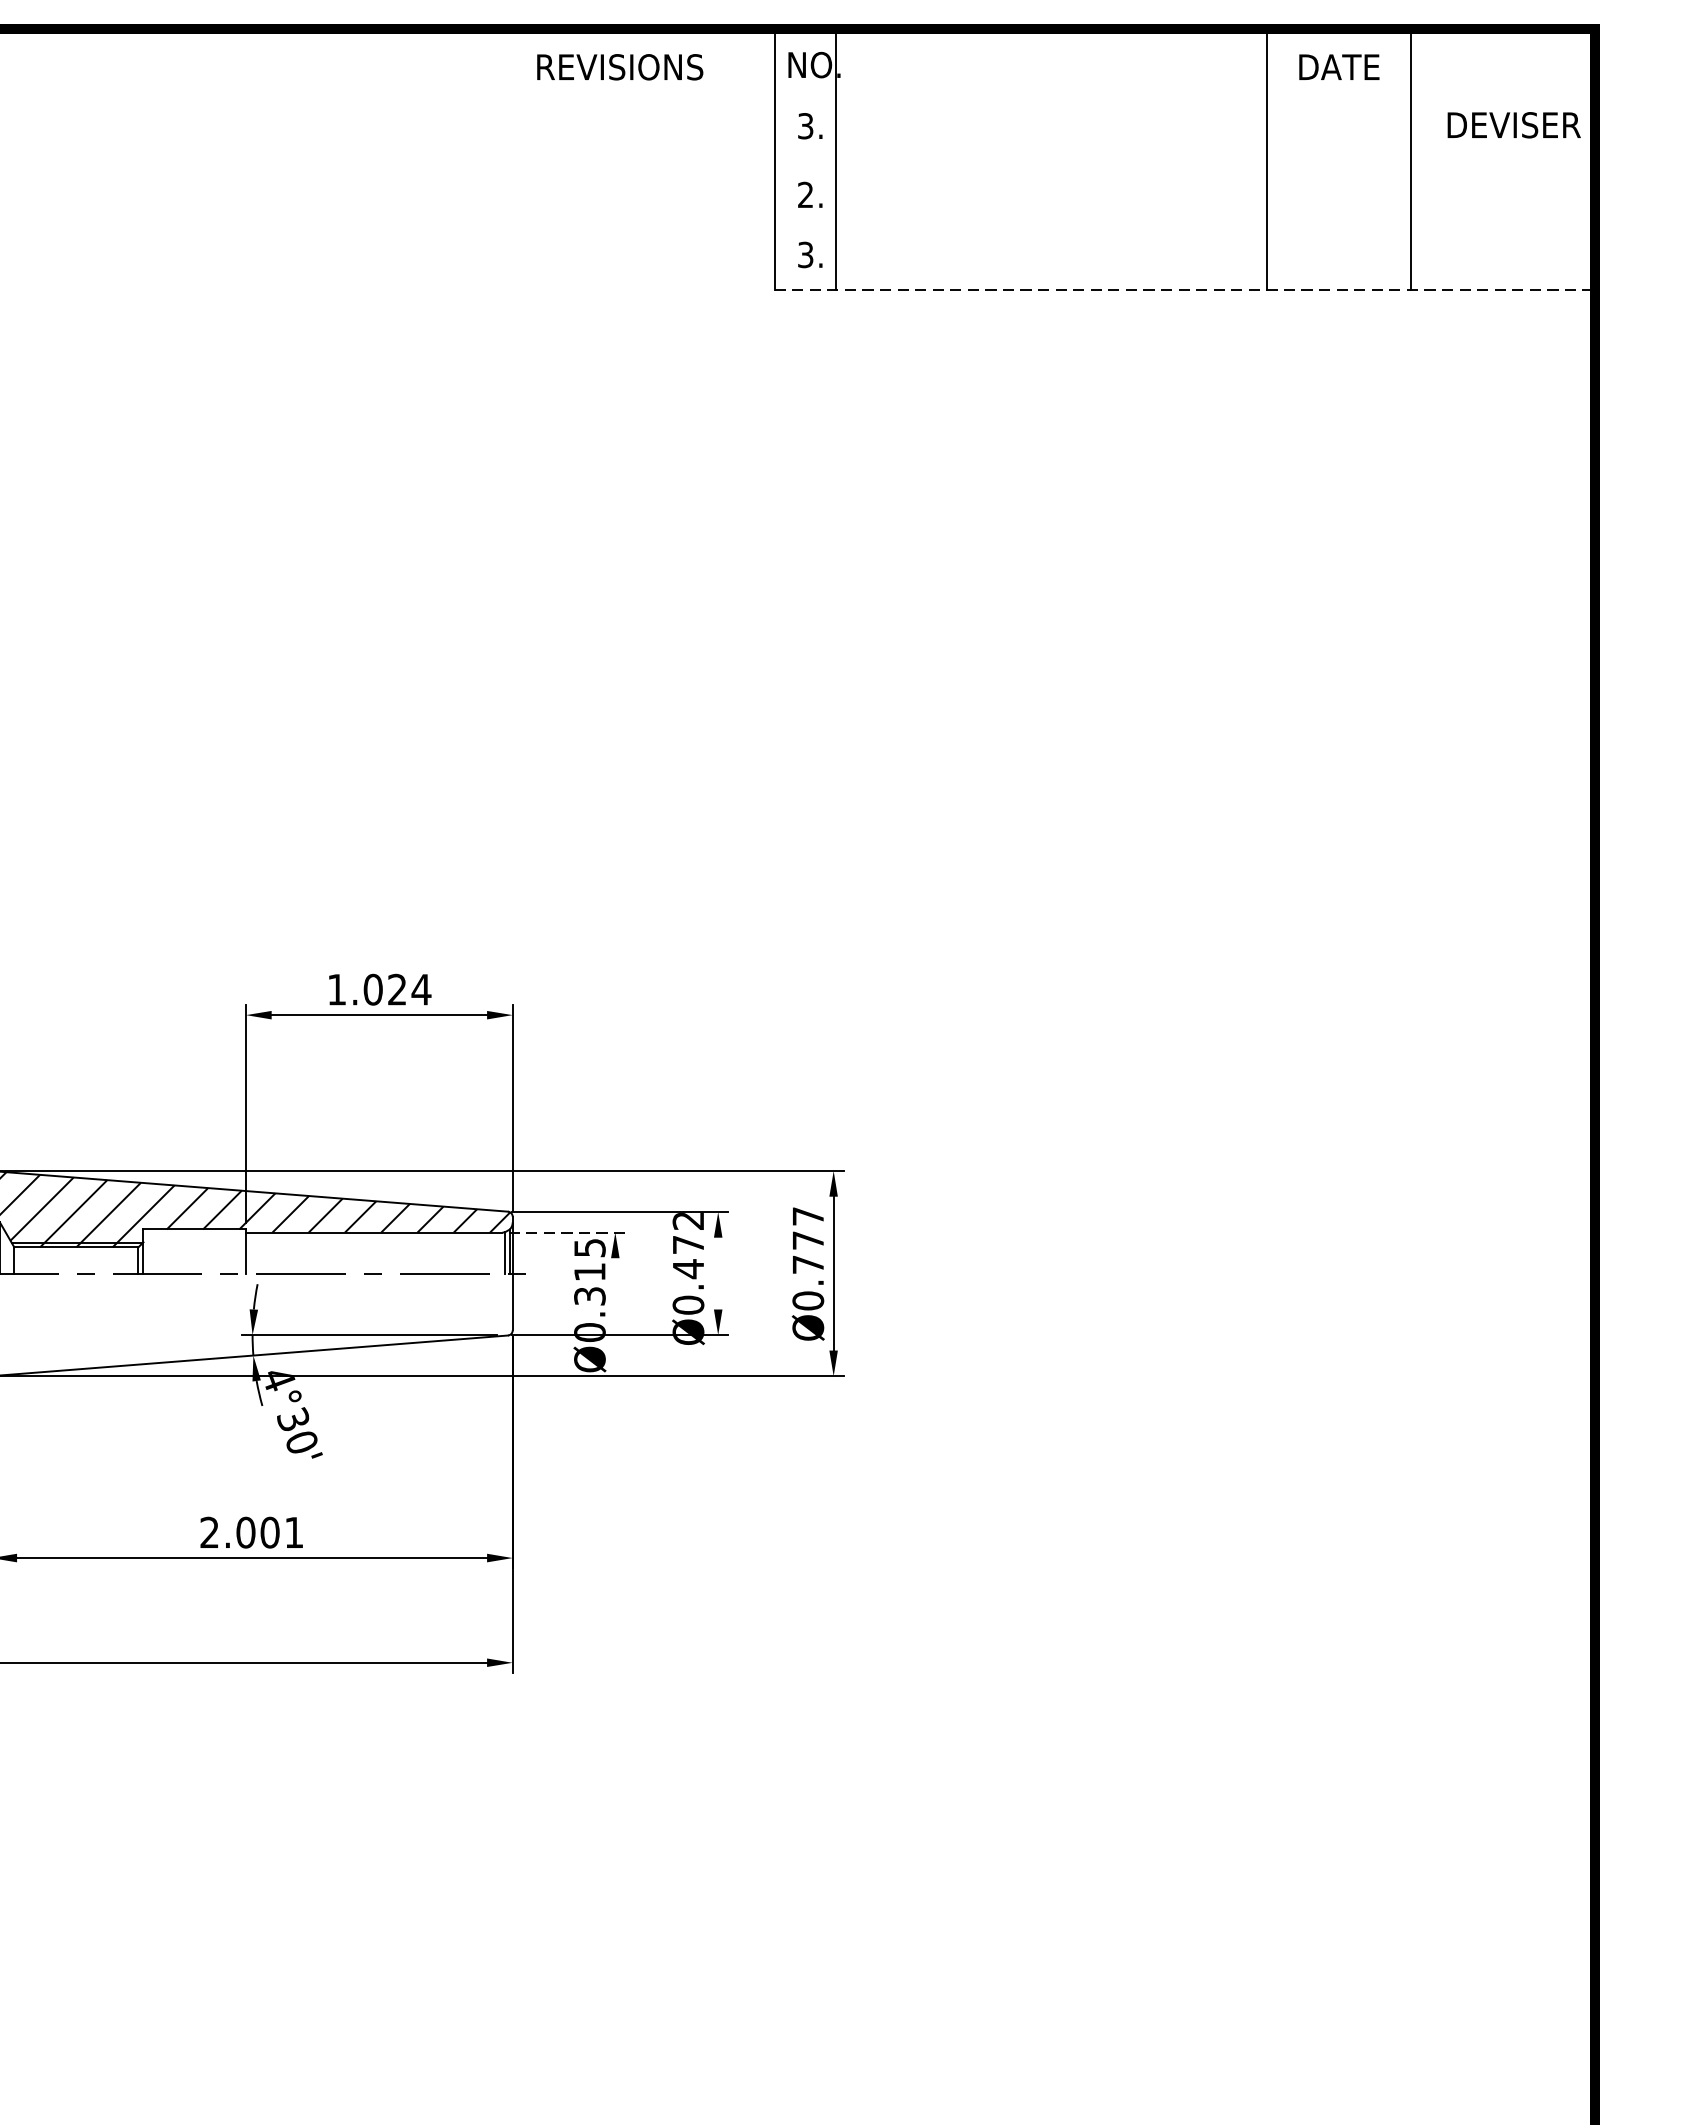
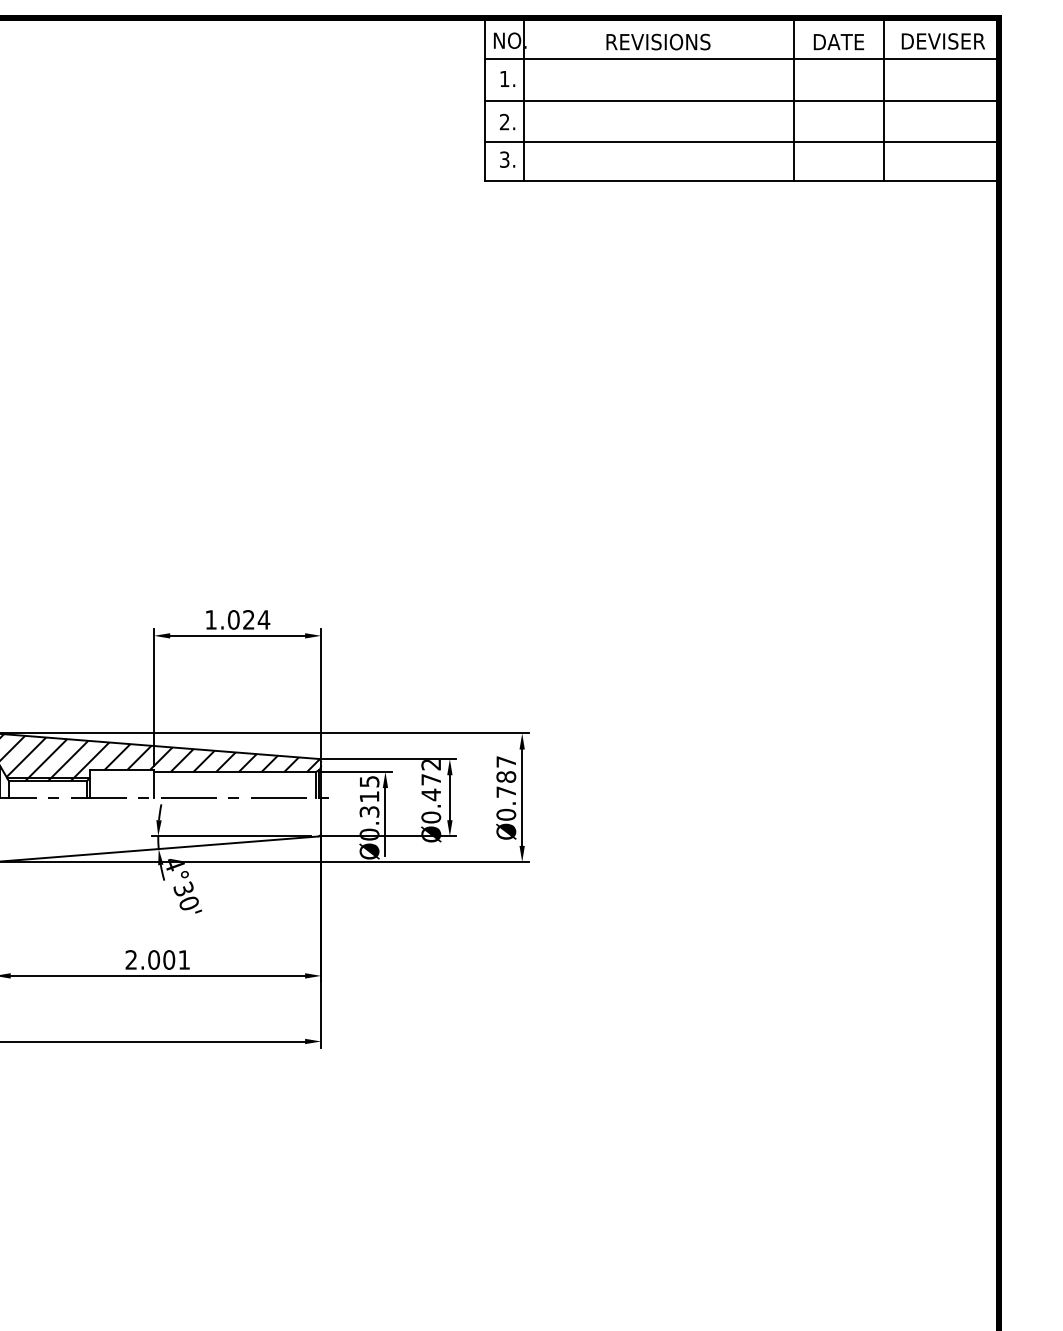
text: (620, 66) -> (658, 41), moved
line: (1185, 95) -> (742, 59), added
text: (805, 125) -> (504, 78), 3. -> 1.
text: (1514, 125) -> (943, 41), moved
line: (1185, 160) -> (742, 100), added
line: (1185, 225) -> (742, 141), added
line: (1185, 289) -> (742, 181), dashed -> solid
line: (567, 1233) -> (355, 772), dashed -> solid
text: (808, 1239) -> (506, 776), Ø0.777 -> Ø0.787
line: (717, 1273) -> (449, 797), added
line: (615, 1311) -> (385, 821), added

